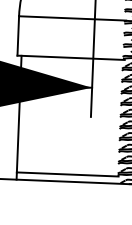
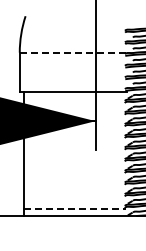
line: (72, 18) -> (73, 52), solid -> dashed
line: (67, 174) -> (74, 208), solid -> dashed

